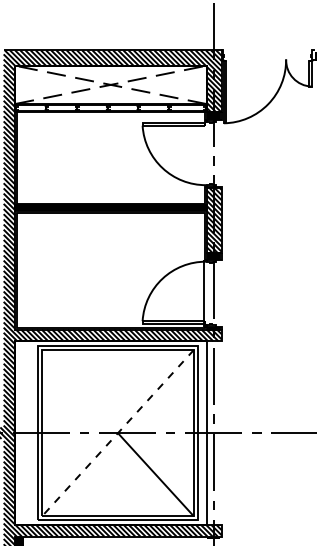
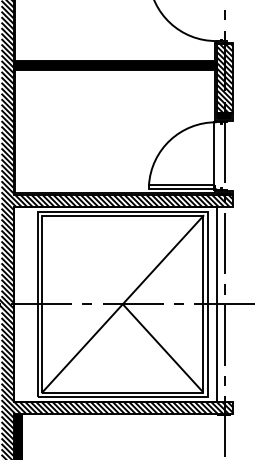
line: (117, 433) -> (122, 304), dashed -> solid

